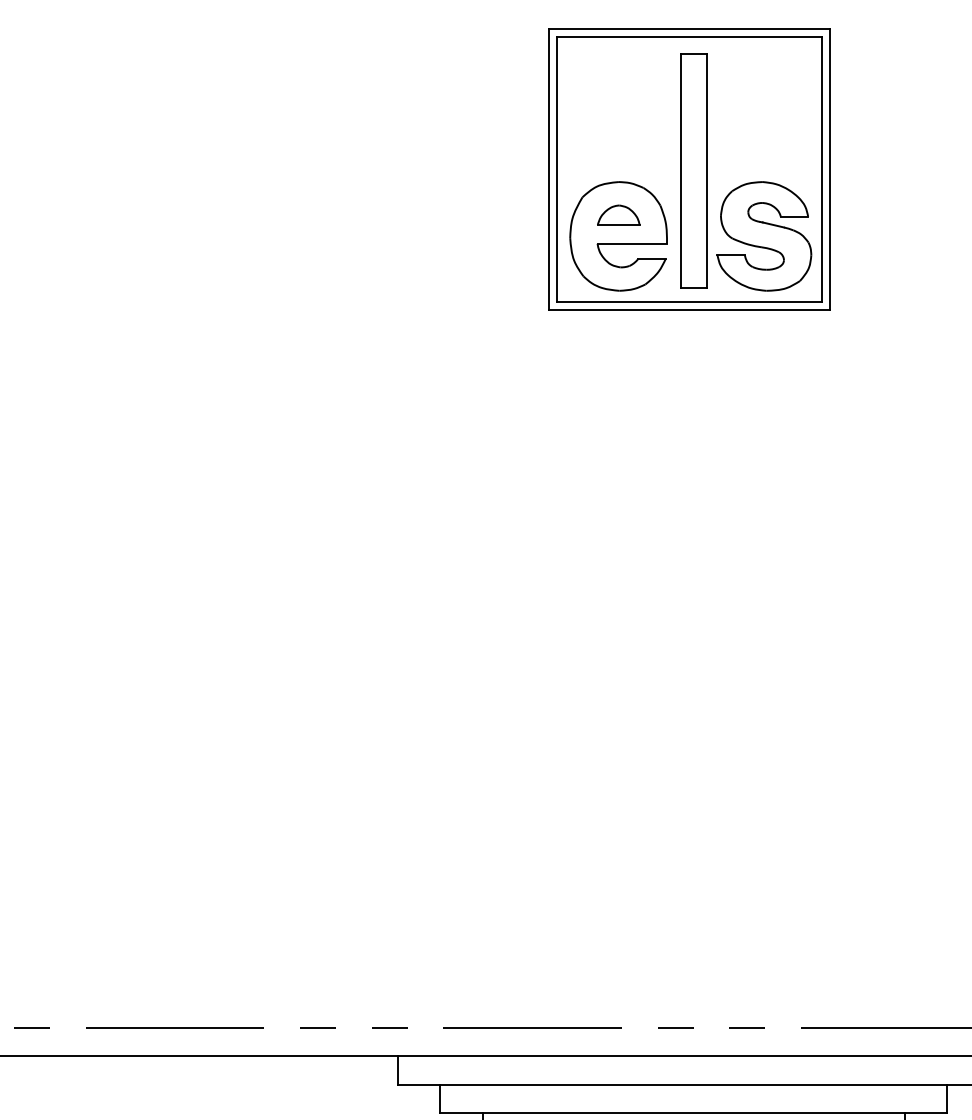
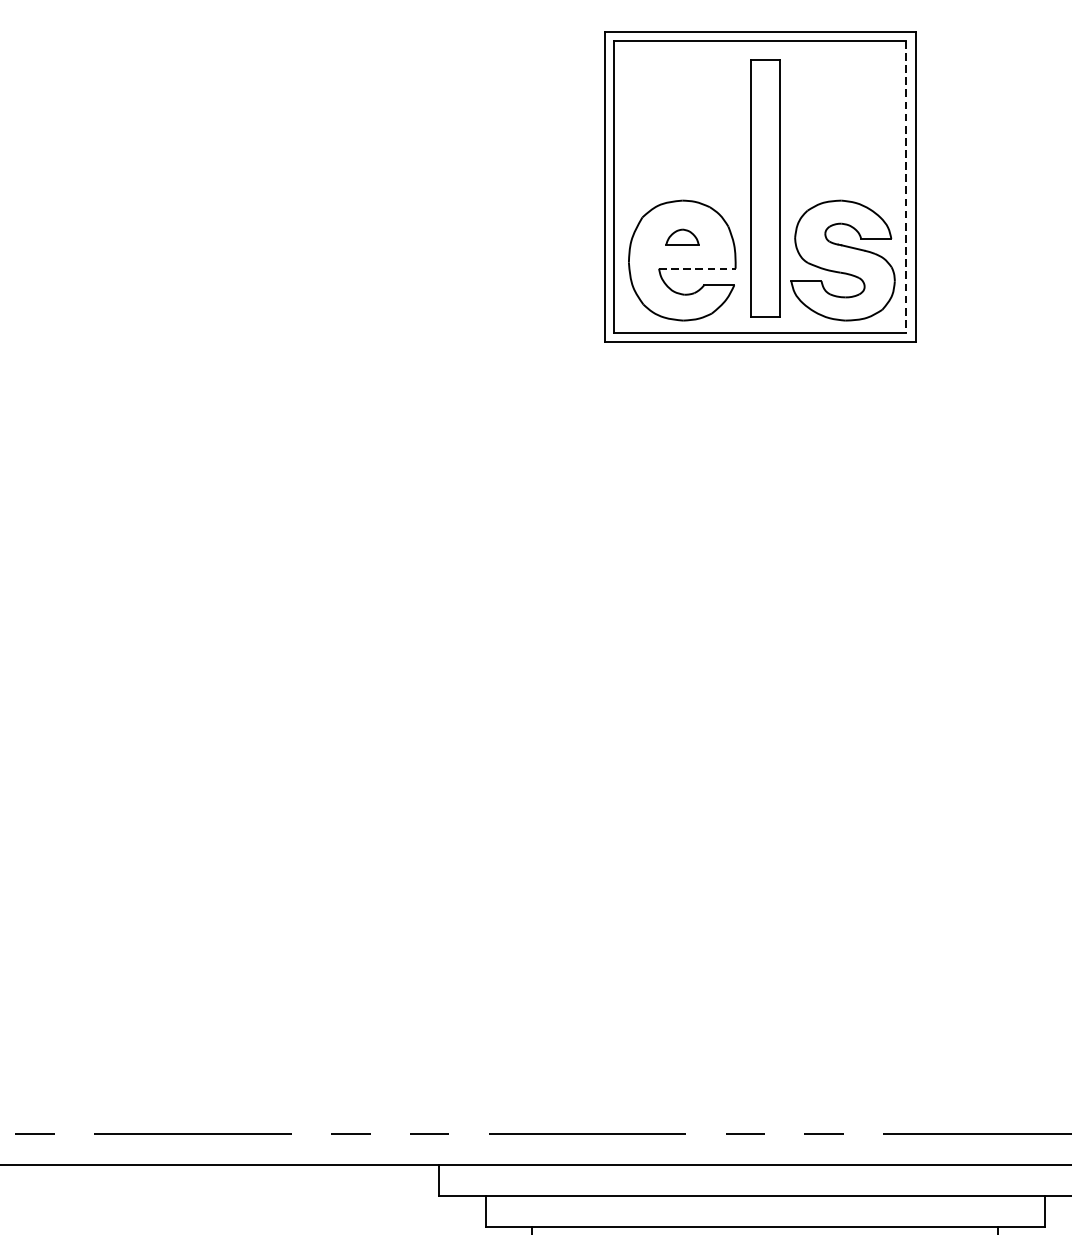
line: (821, 170) -> (906, 187), solid -> dashed
part: (618, 214) -> (682, 236), size x0.7
line: (632, 243) -> (697, 268), solid -> dashed

